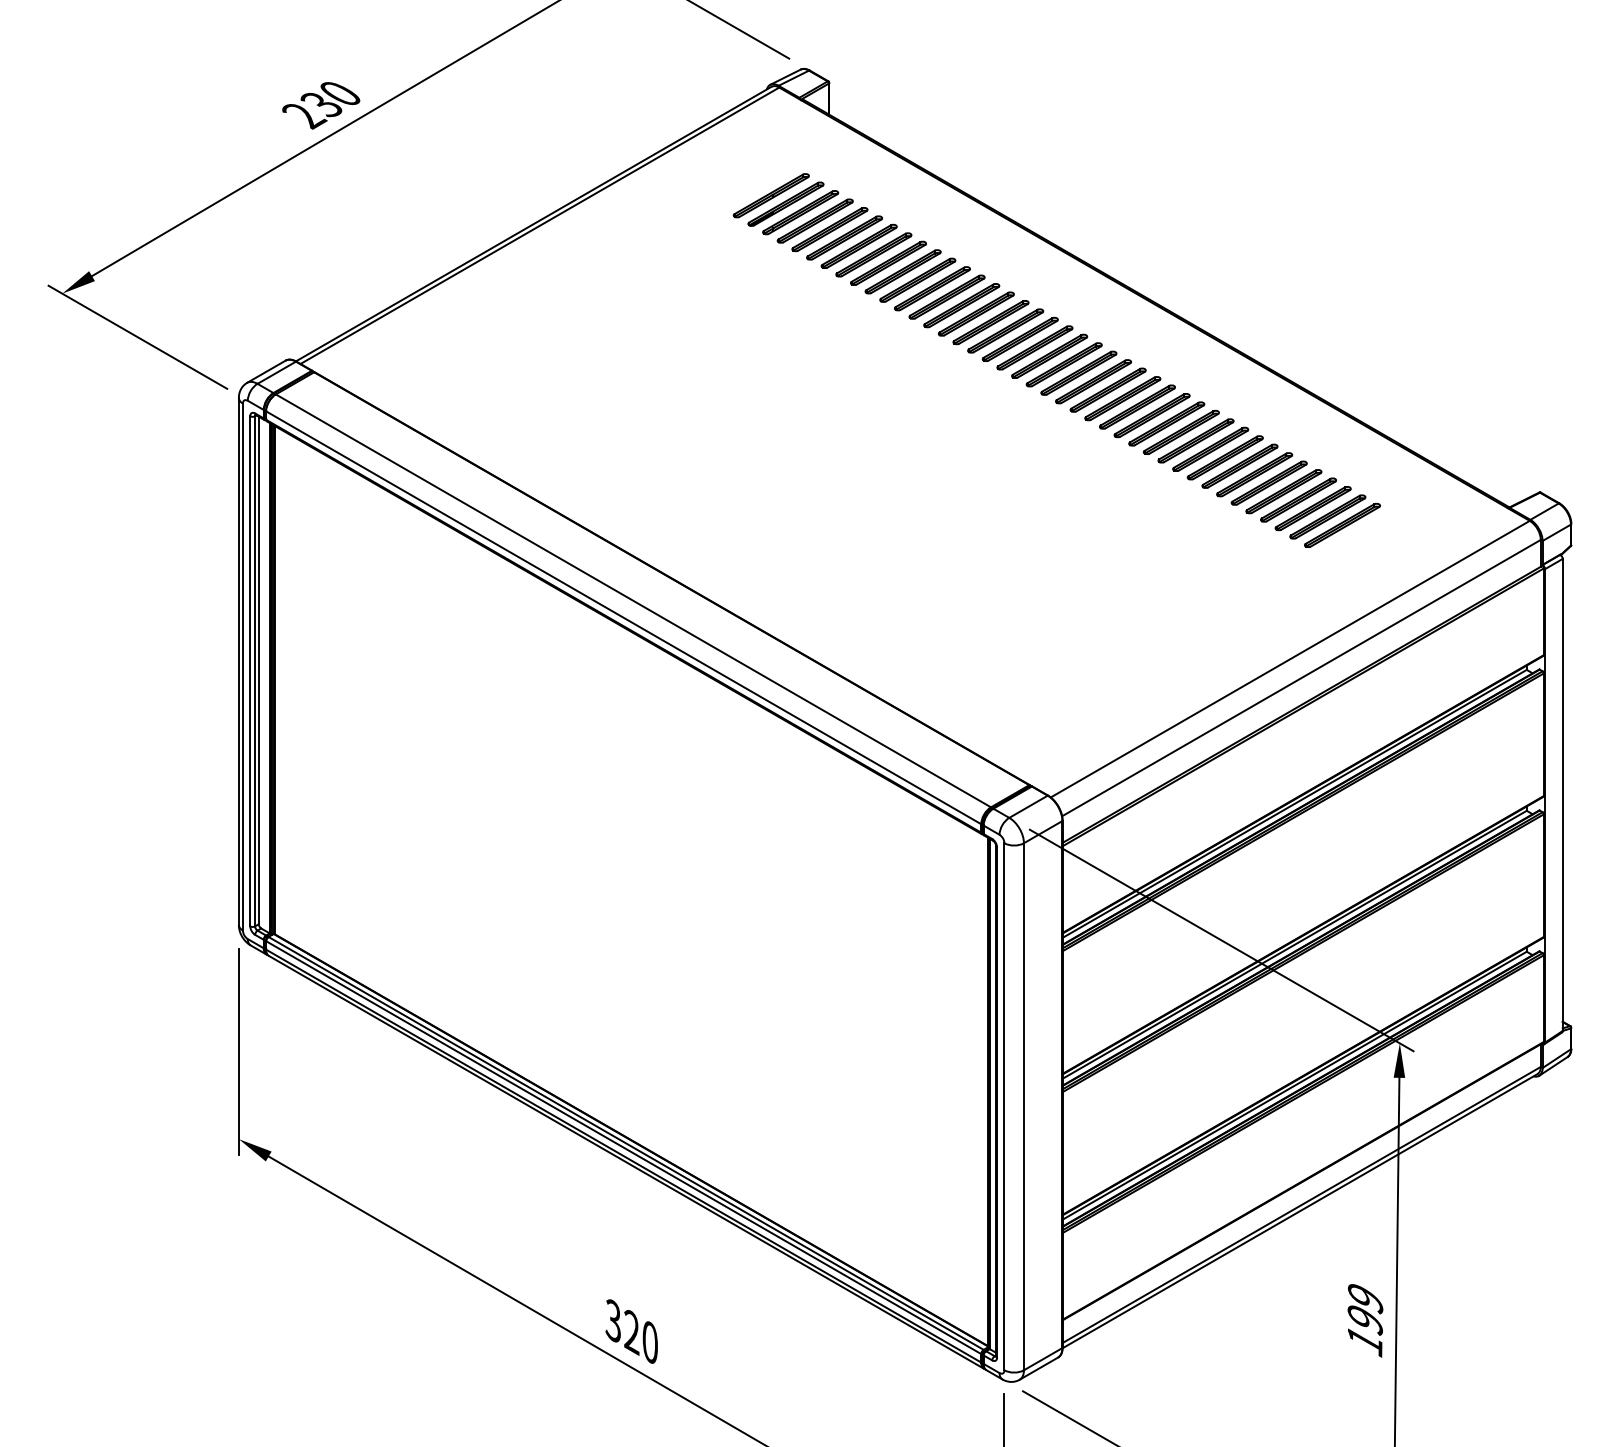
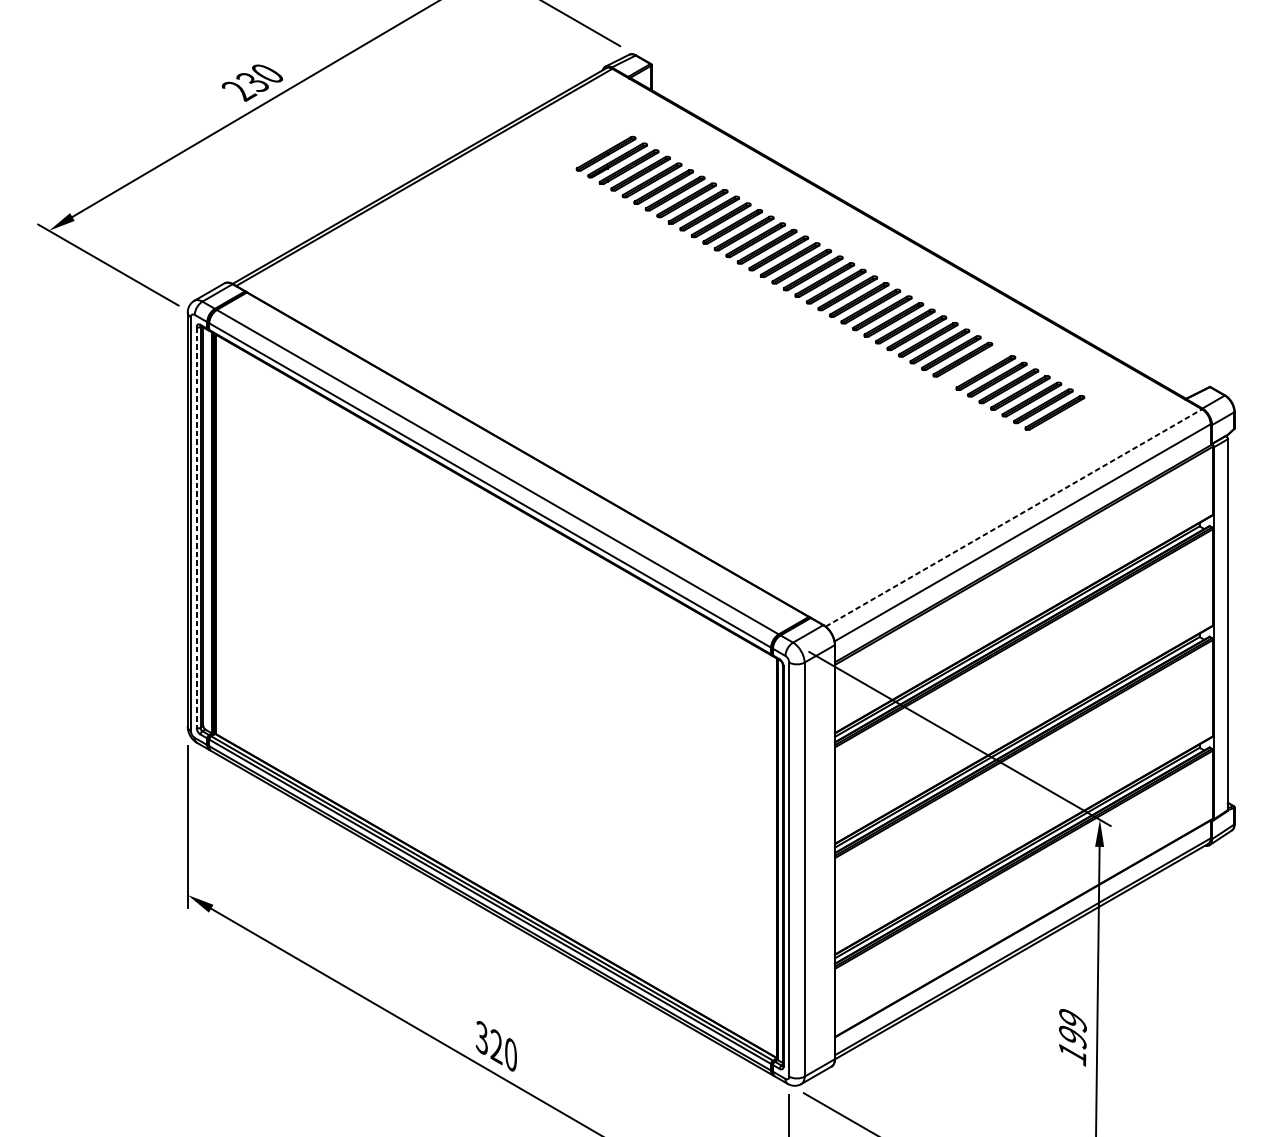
part: (1239, 465) -> (973, 365), removed
line: (1290, 659) -> (1014, 518), solid -> dashed
line: (250, 671) -> (196, 527), solid -> dashed

